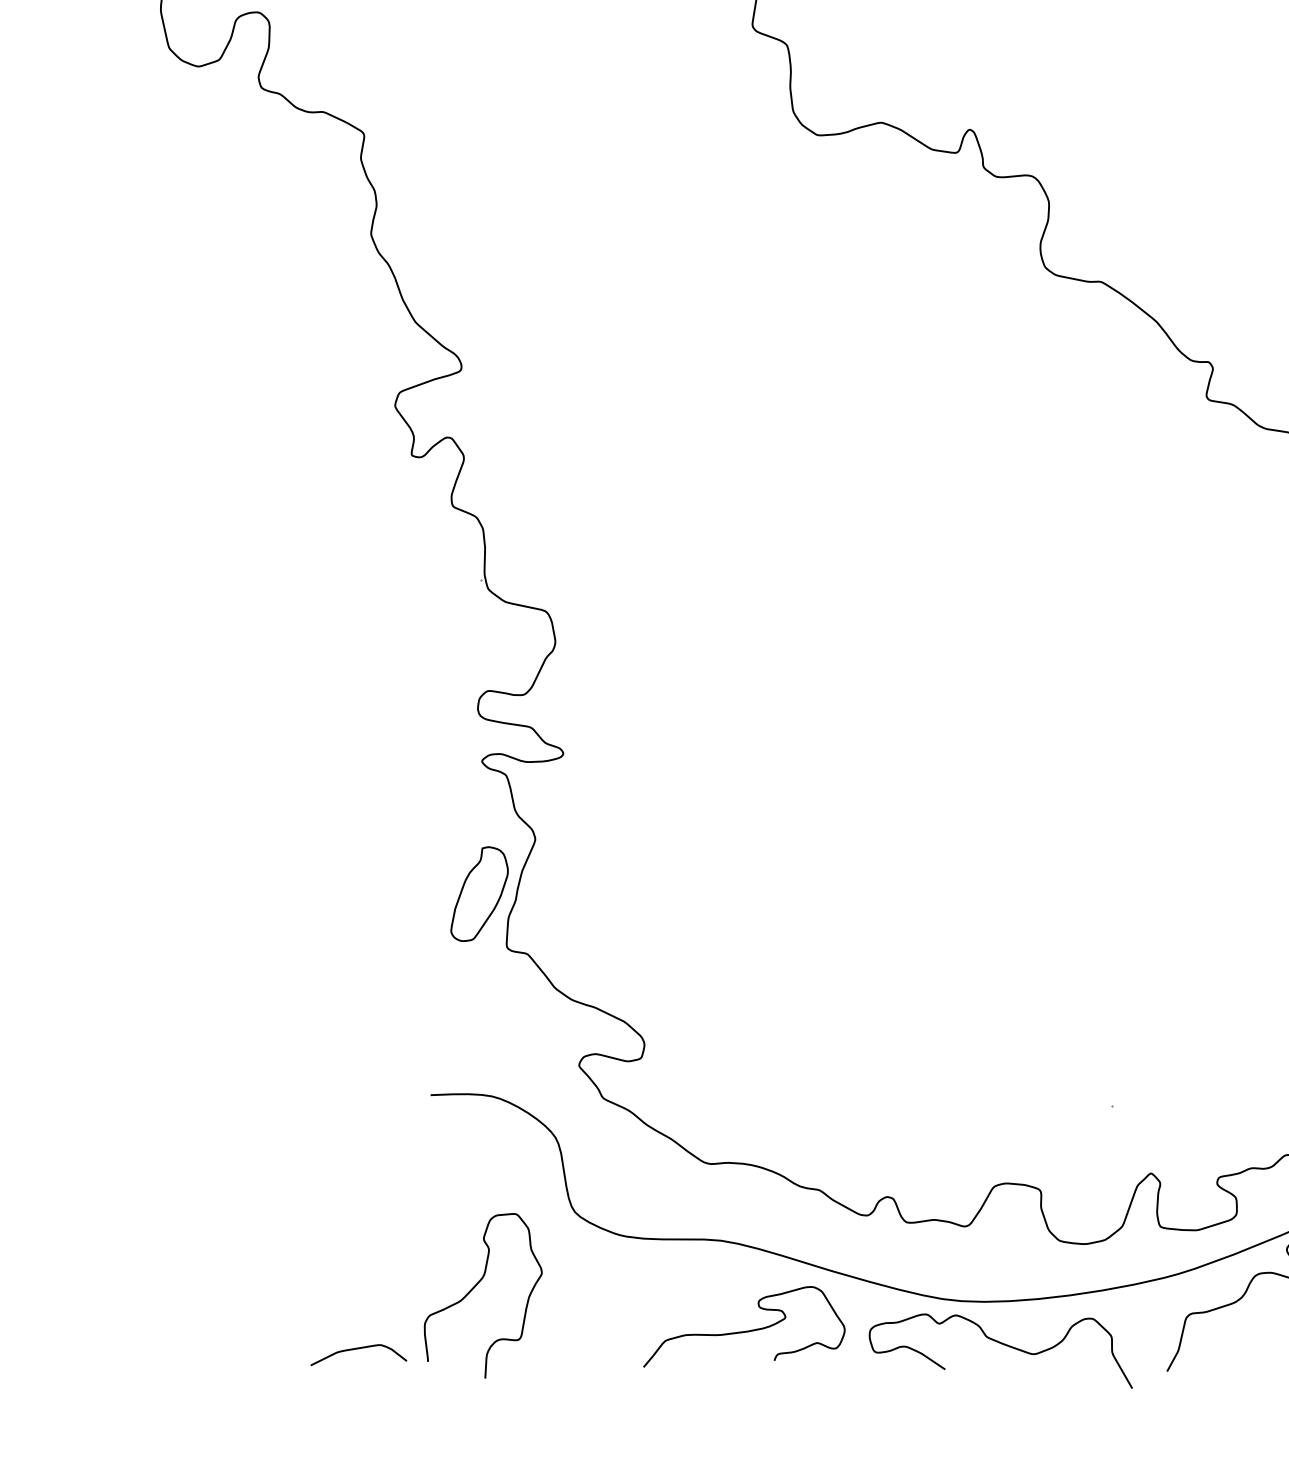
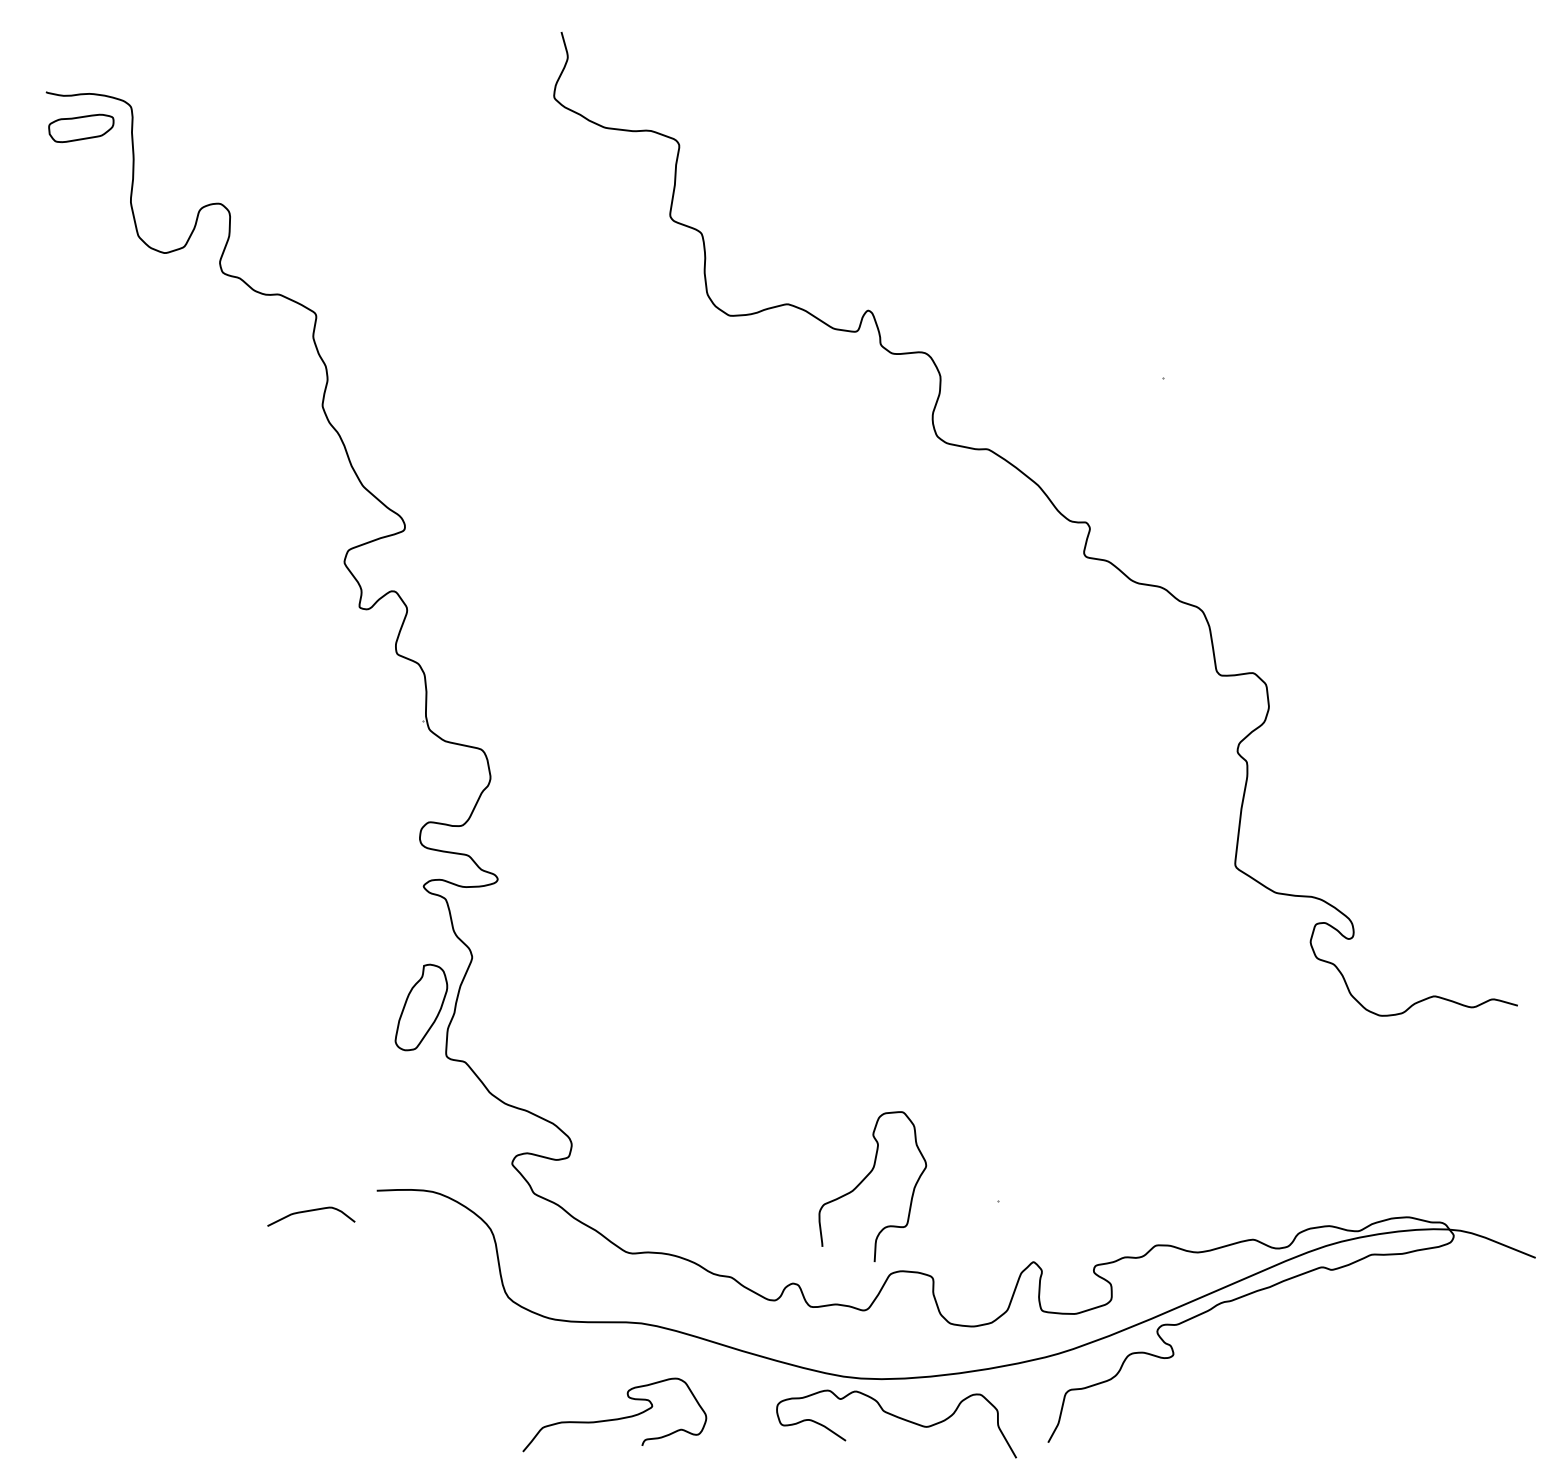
curve: (475, 1287) -> (865, 1179), moved
curve: (744, 1330) -> (614, 1418), moved
curve: (358, 1349) -> (311, 1211), moved

